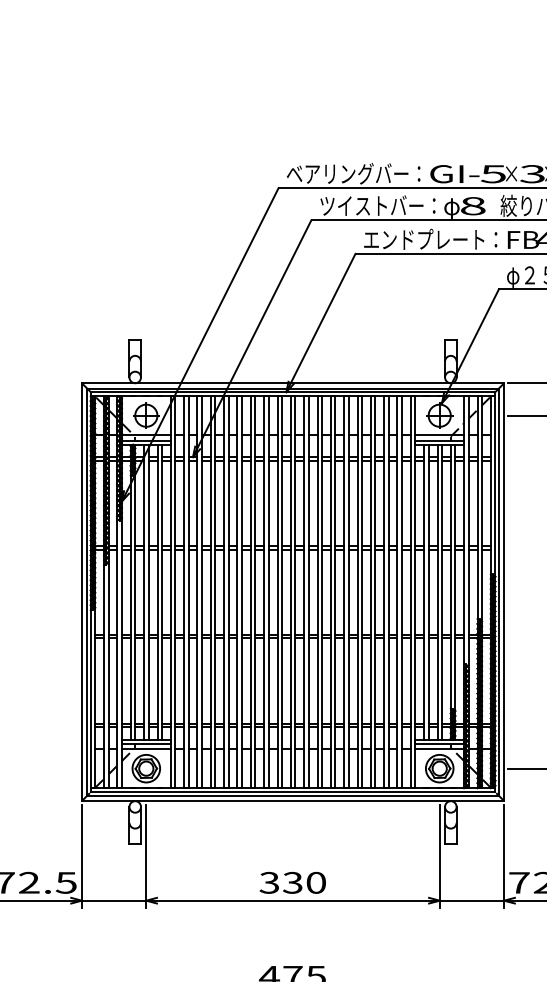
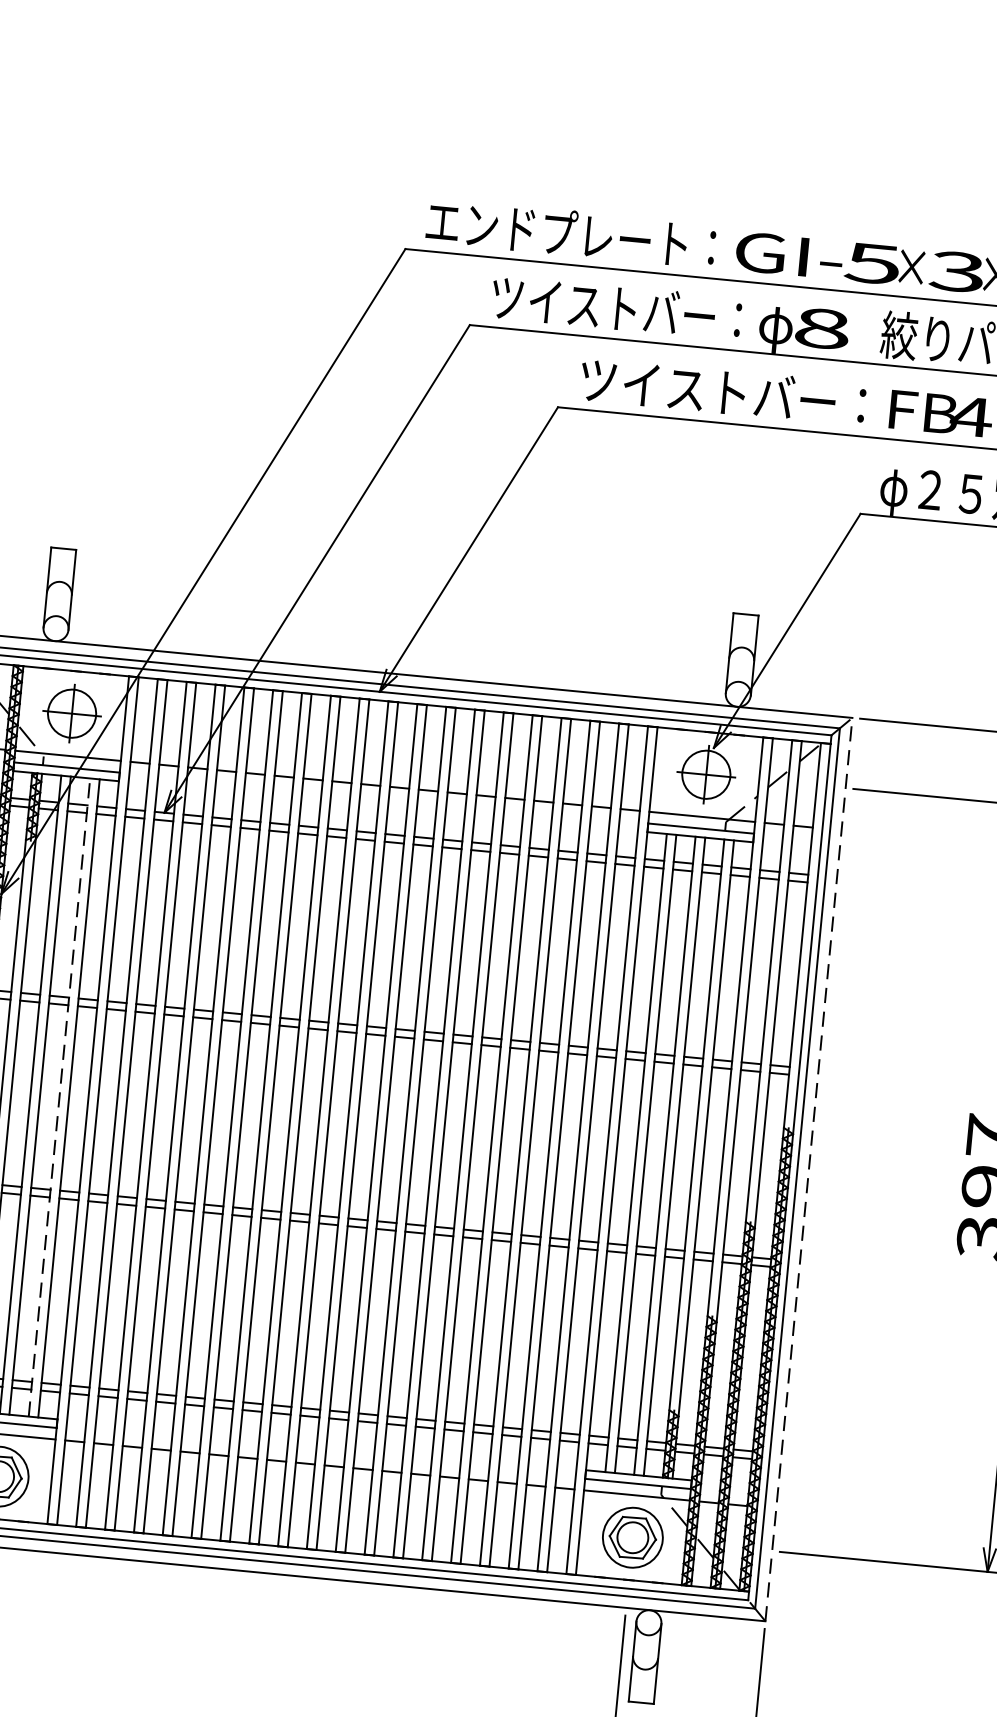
text: (347, 173) -> (557, 231), ベアリングバー： -> エンドプレート：
text: (430, 238) -> (723, 389), エンドプレート： -> ツイストバー：
line: (157, 592) -> (59, 1098), solid -> dashed
line: (504, 592) -> (809, 1170), solid -> dashed

